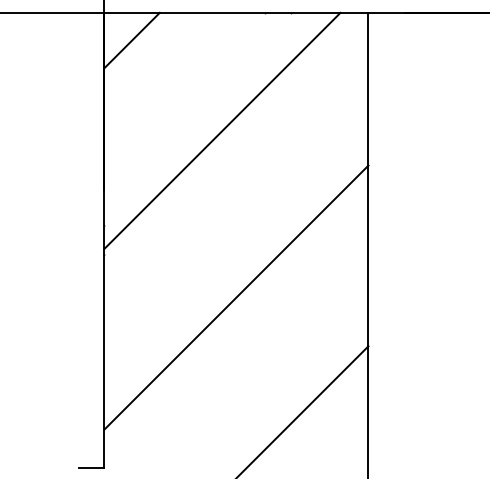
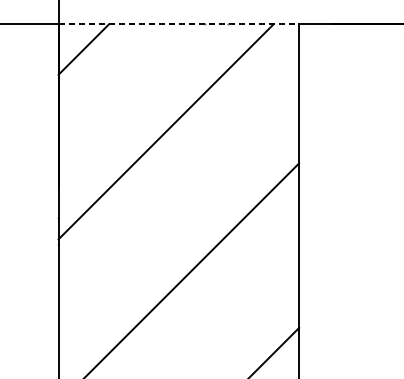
line: (236, 12) -> (178, 23), solid -> dashed

